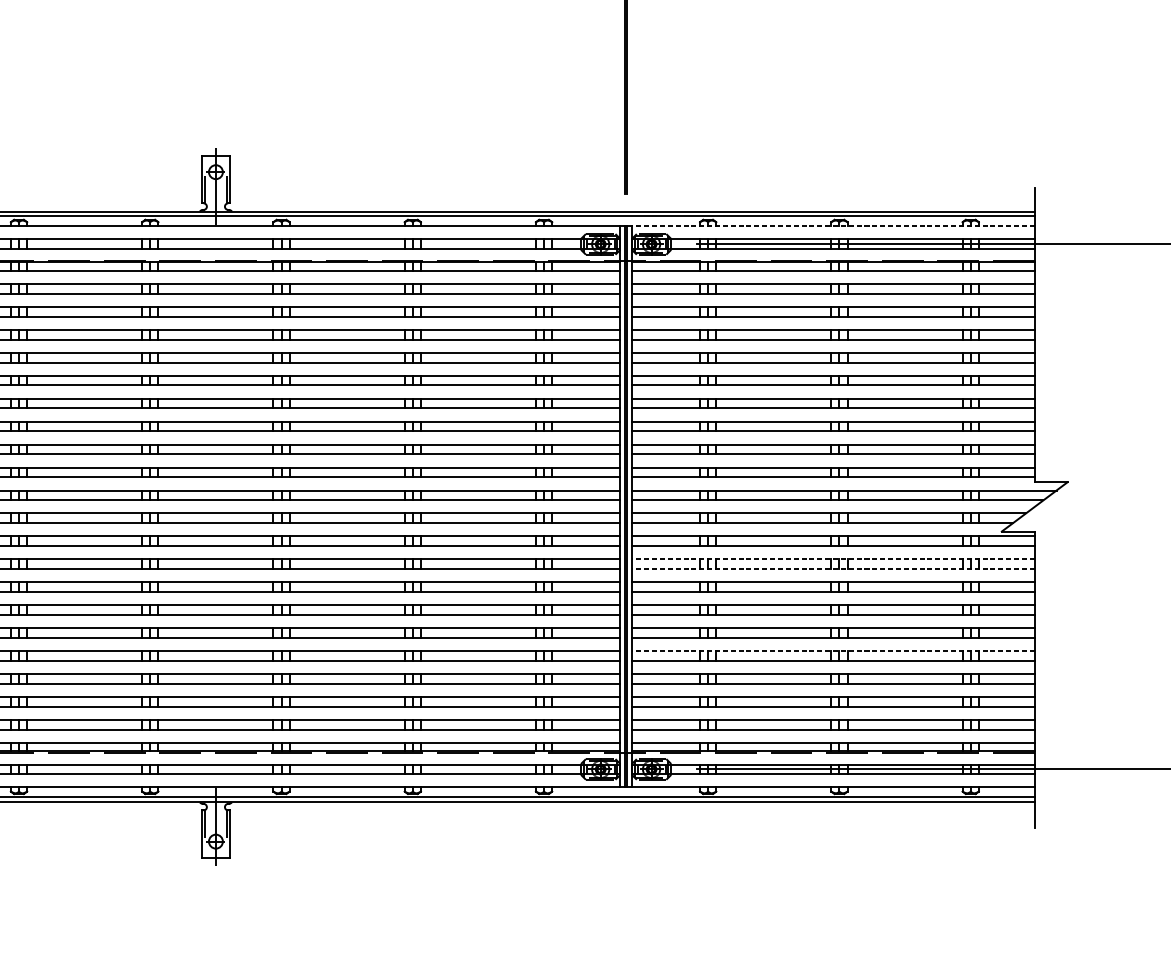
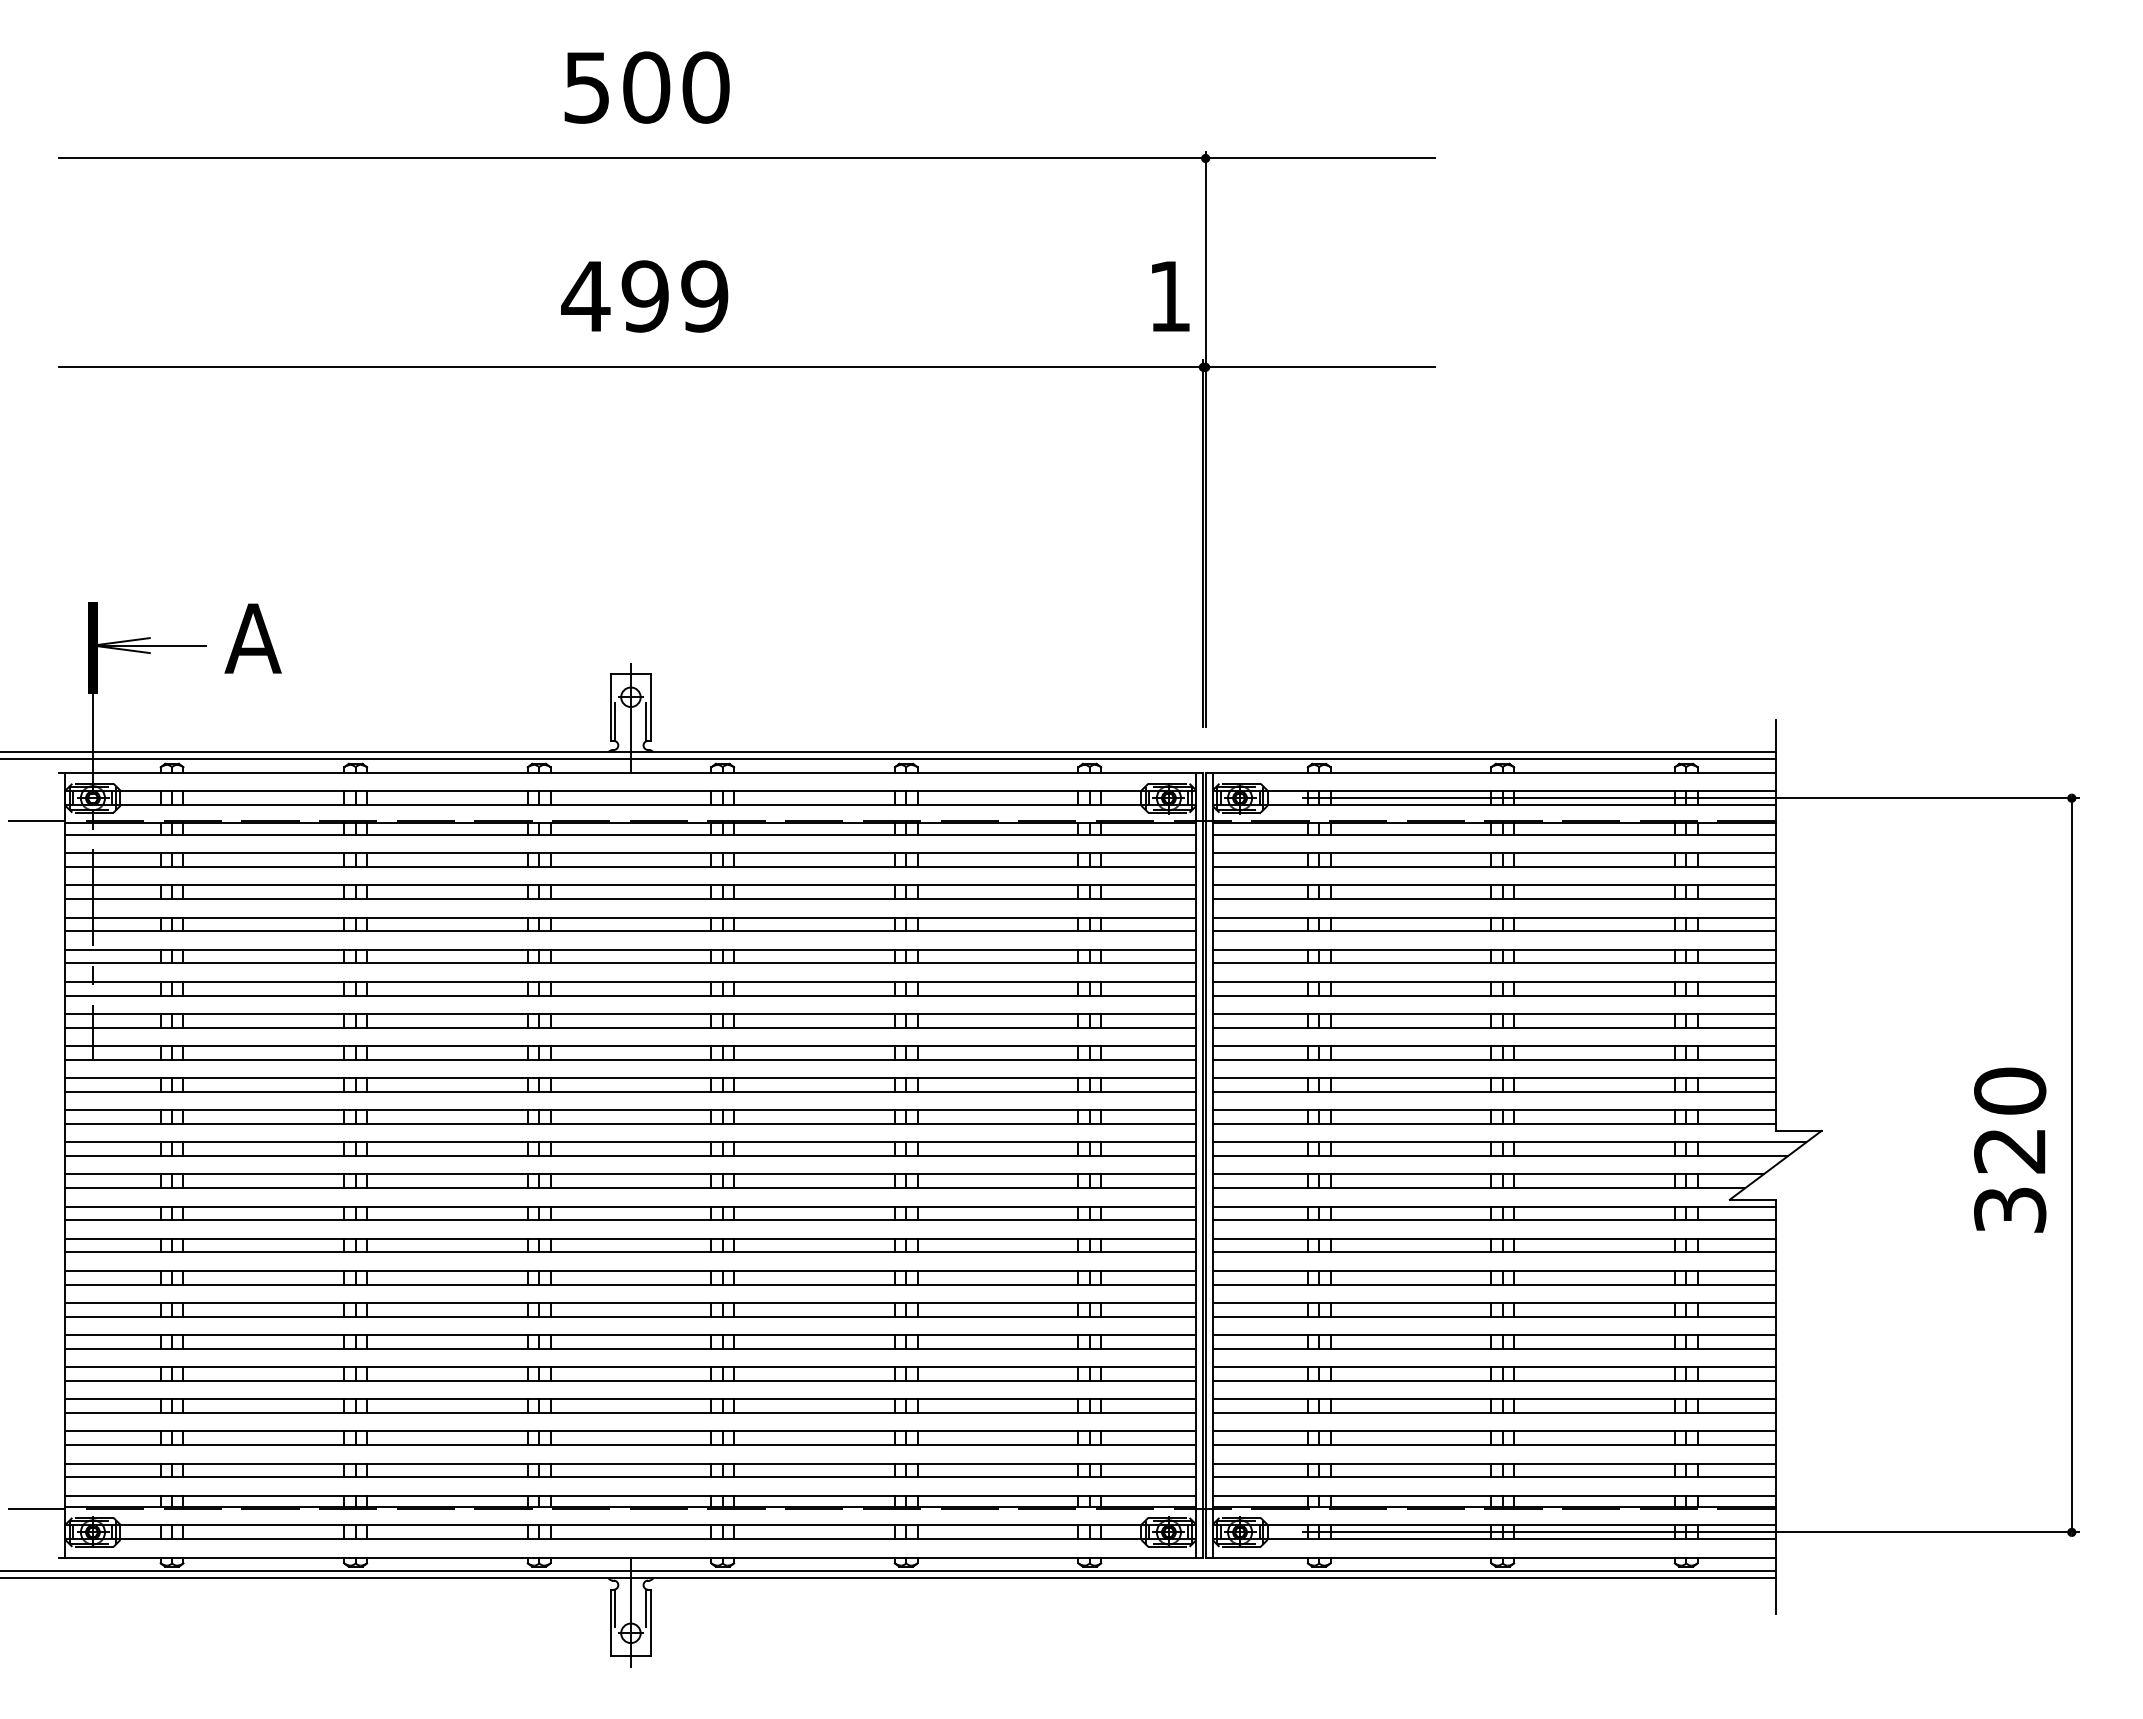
line: (833, 225) -> (1494, 772), dashed -> solid
line: (833, 559) -> (1494, 1238), dashed -> solid
line: (833, 569) -> (1494, 1252), dashed -> solid
line: (833, 651) -> (1494, 1367), dashed -> solid

